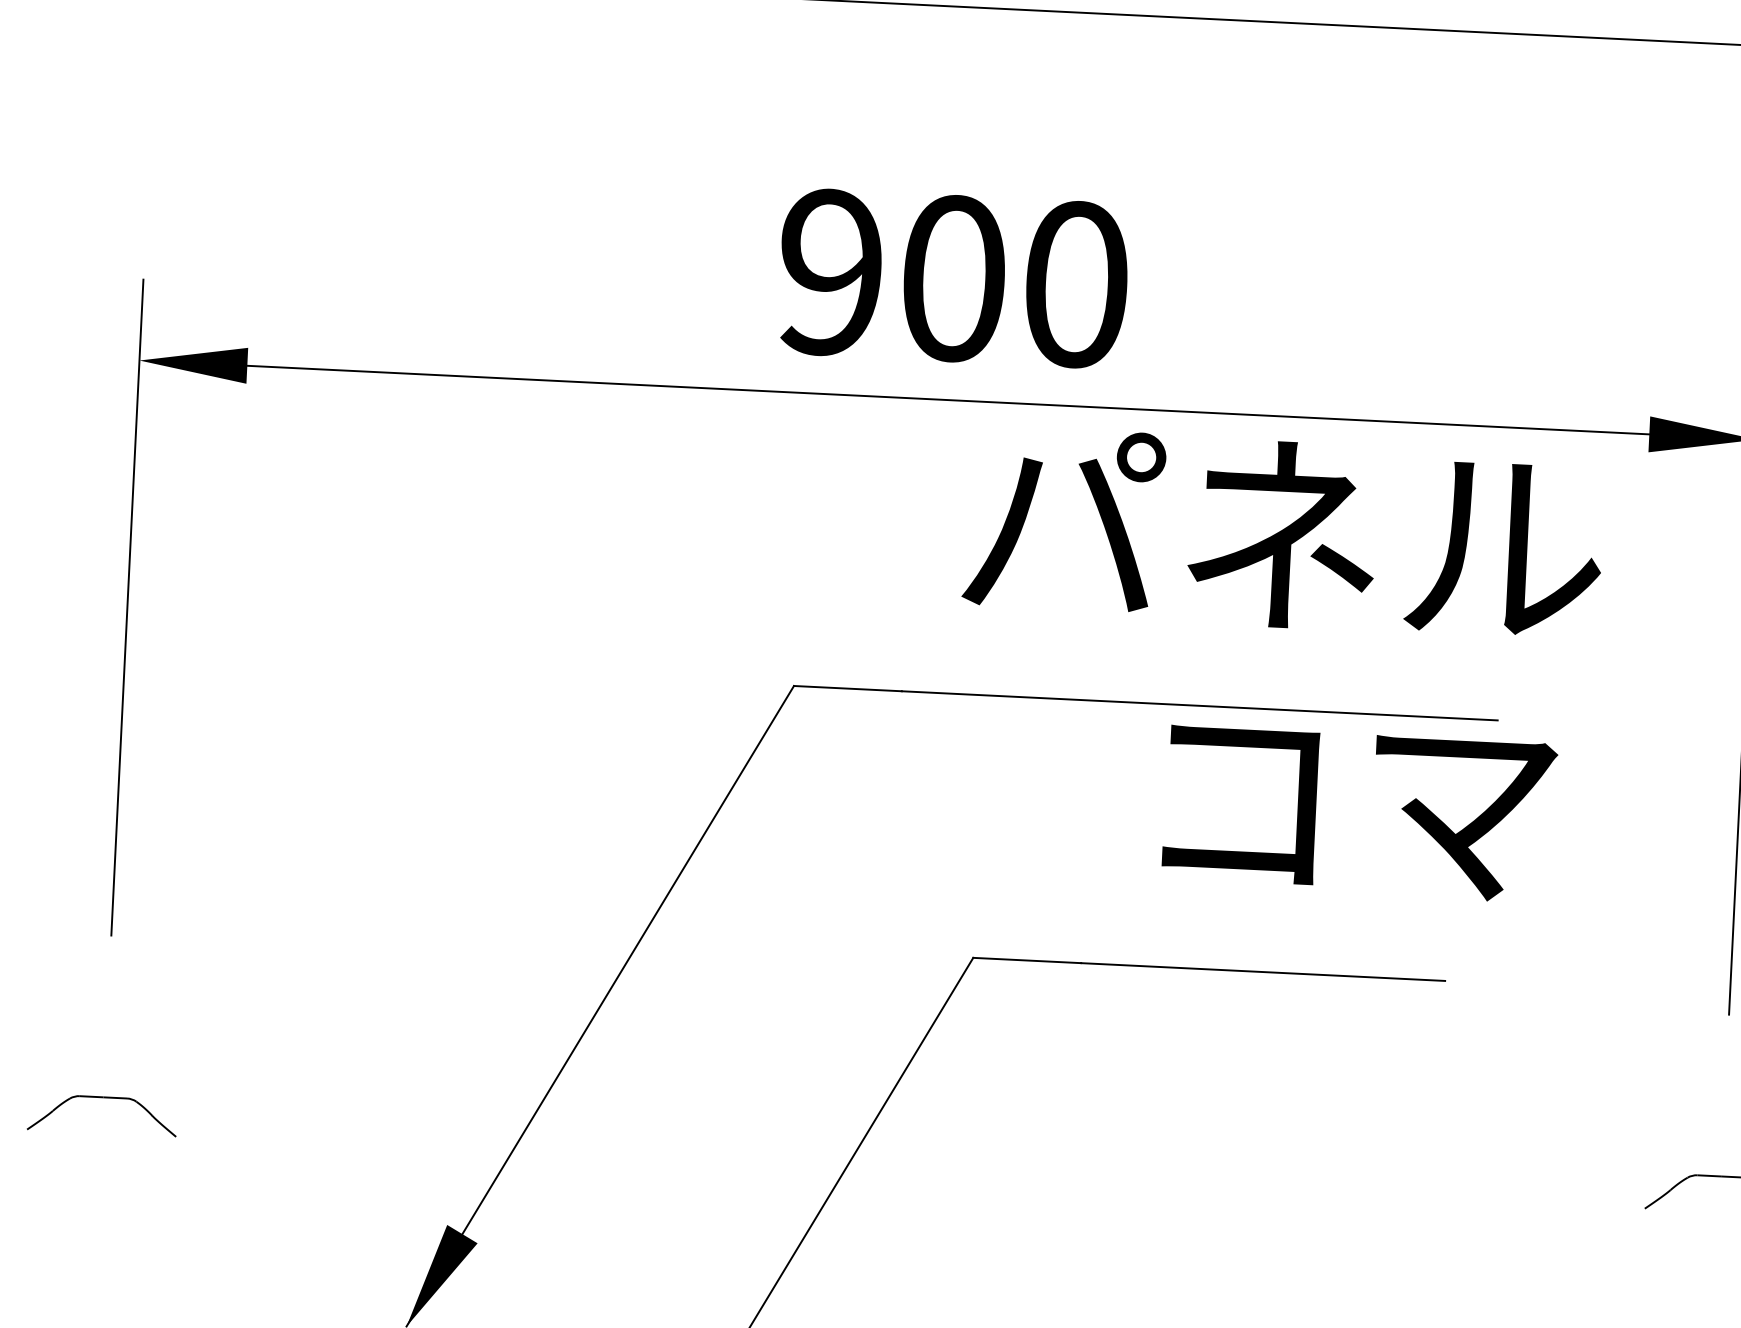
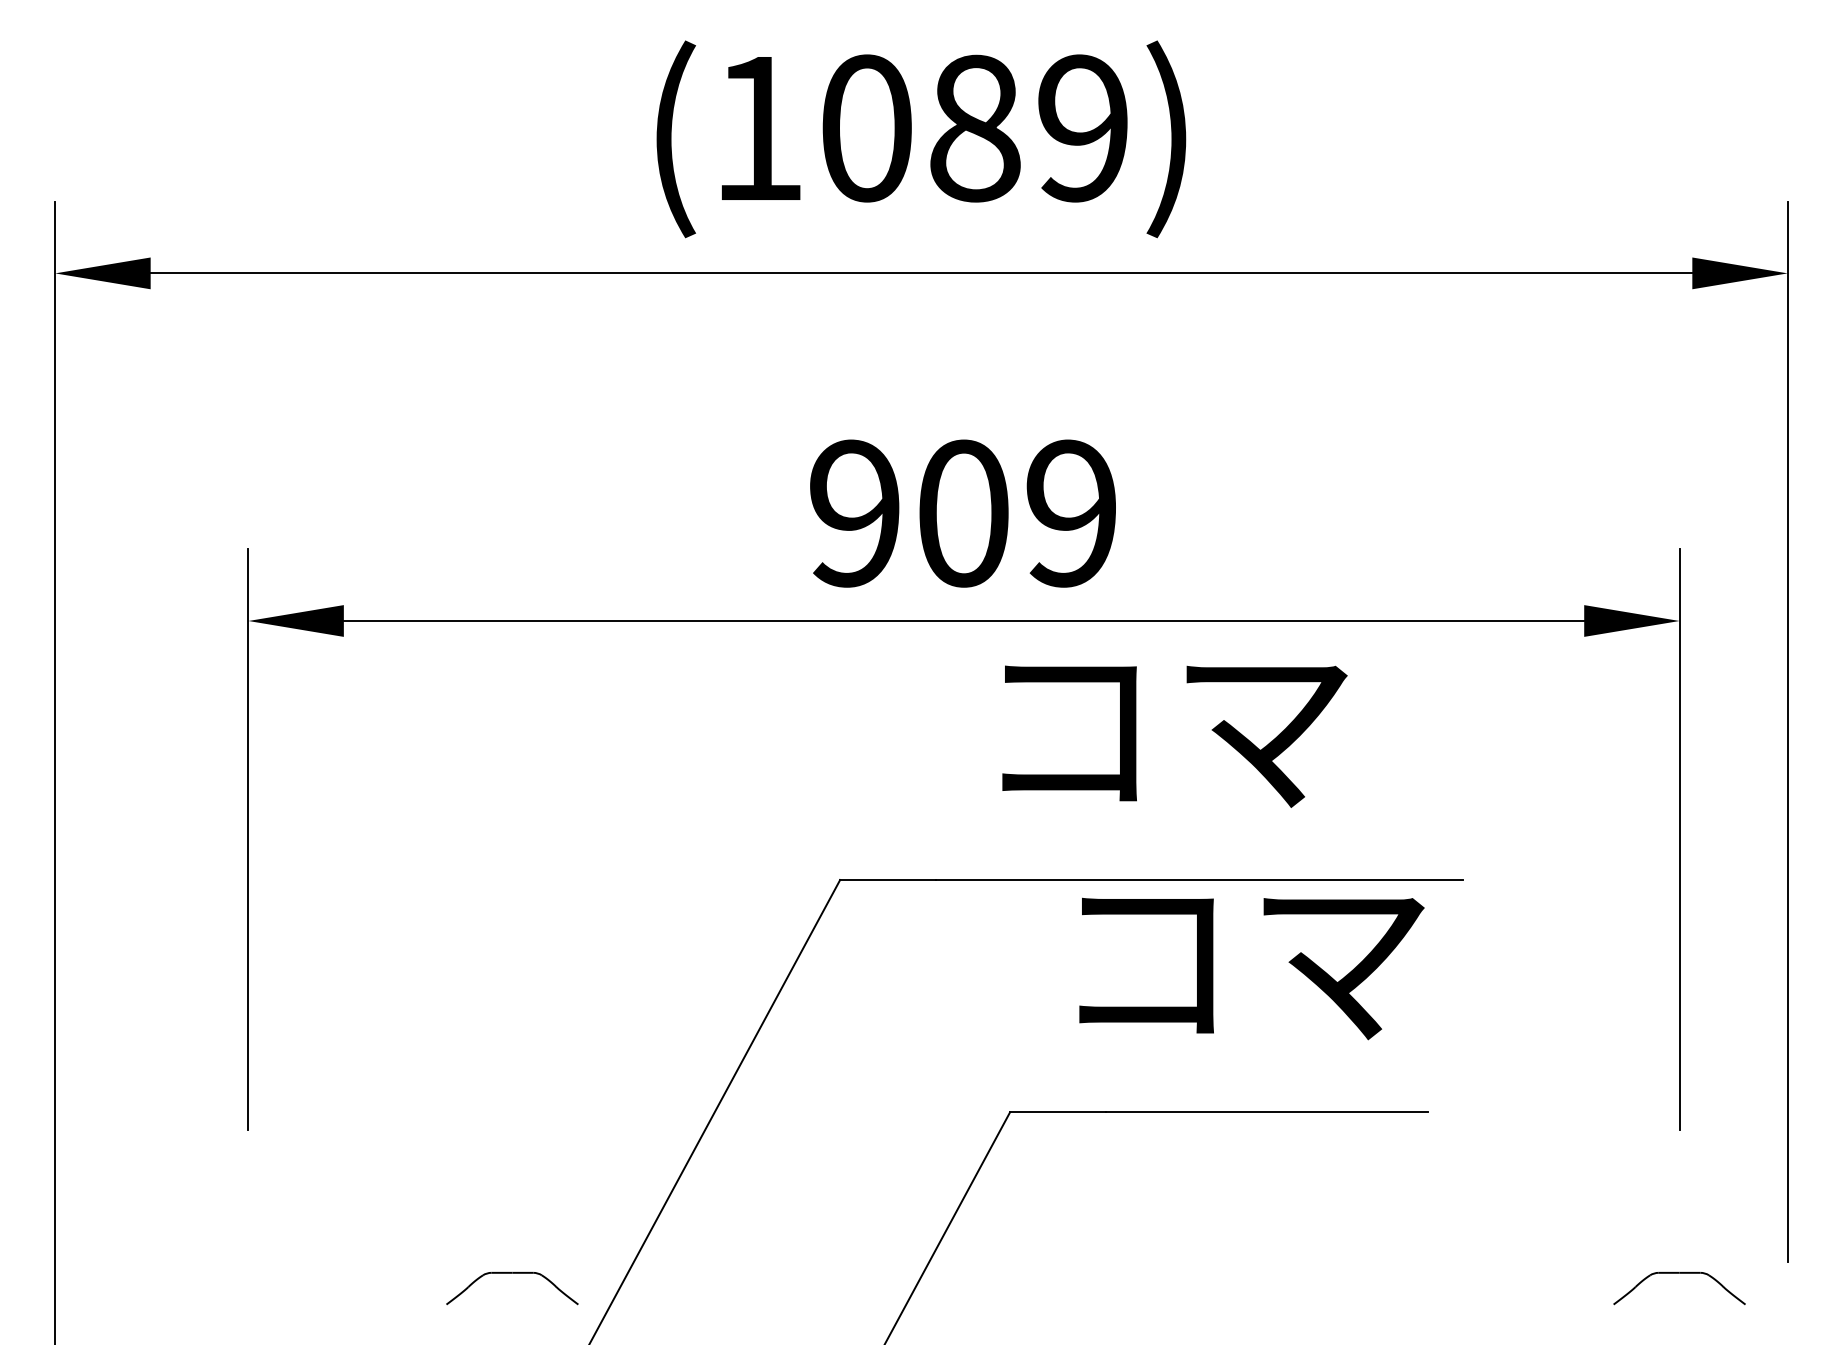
text: (1075, 284) -> (1071, 513), 900 -> 909
text: (1283, 533) -> (1265, 724), パネル -> コマ
text: (1359, 813) -> (1251, 968), moved
part: (103, 1098) -> (512, 1273), moved

